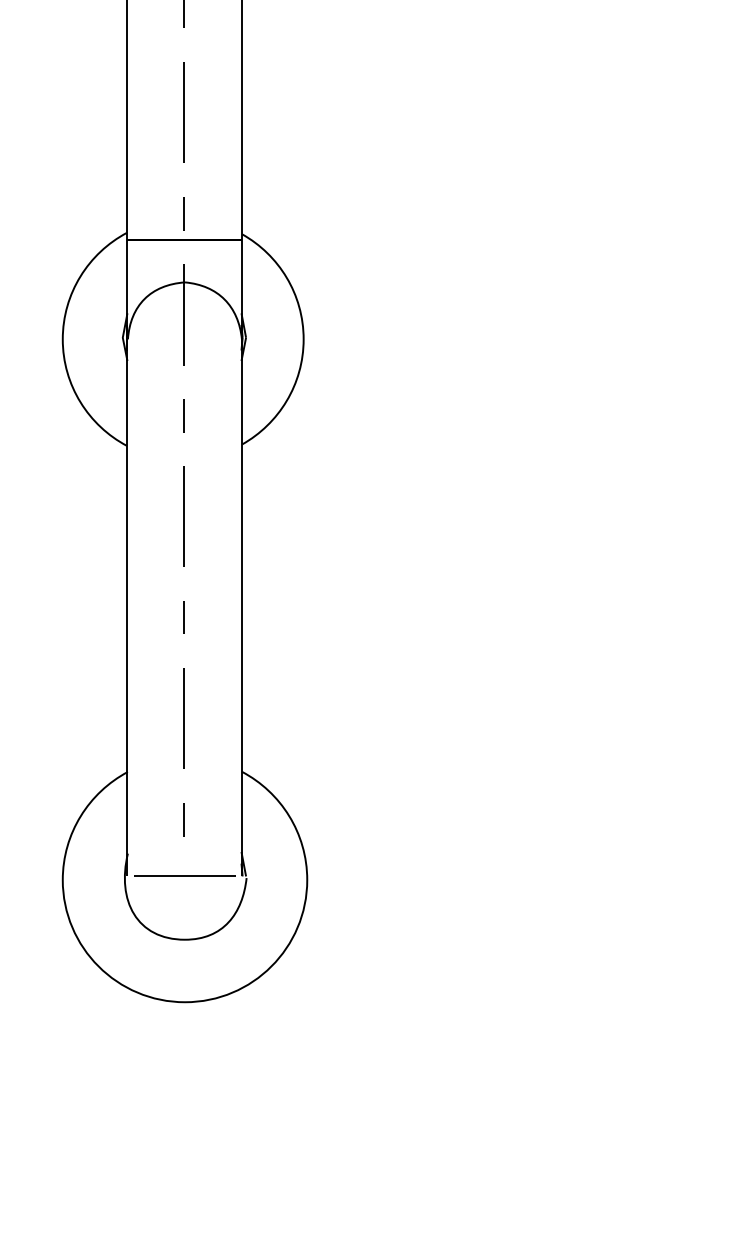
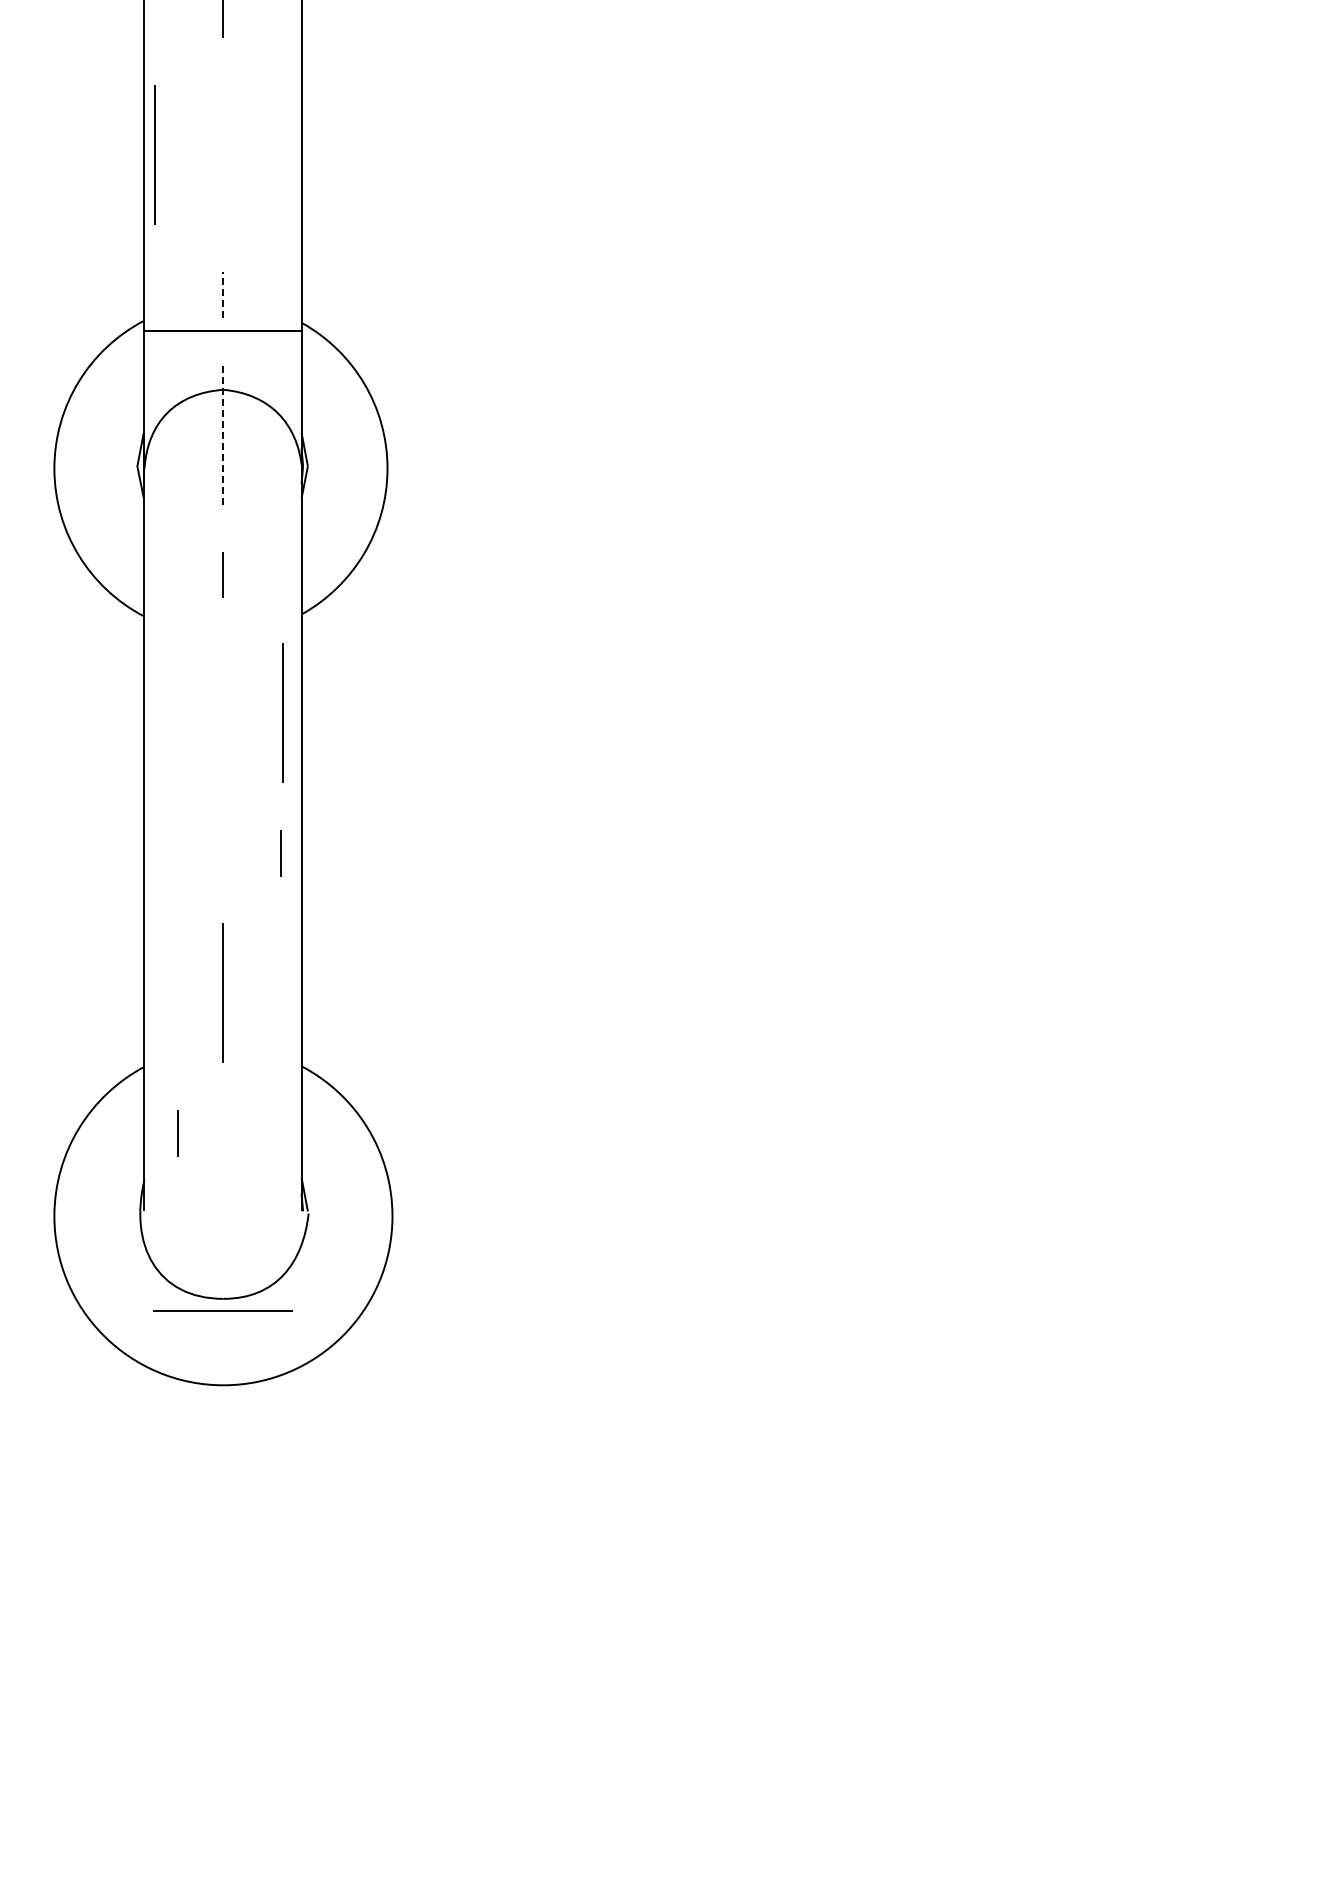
line: (184, 112) -> (154, 154), moved
line: (184, 213) -> (222, 294), solid -> dashed
line: (184, 314) -> (222, 434), solid -> dashed
line: (184, 515) -> (282, 712), moved
line: (184, 617) -> (280, 853), moved
line: (184, 820) -> (177, 1133), moved
line: (184, 875) -> (222, 1310), moved

